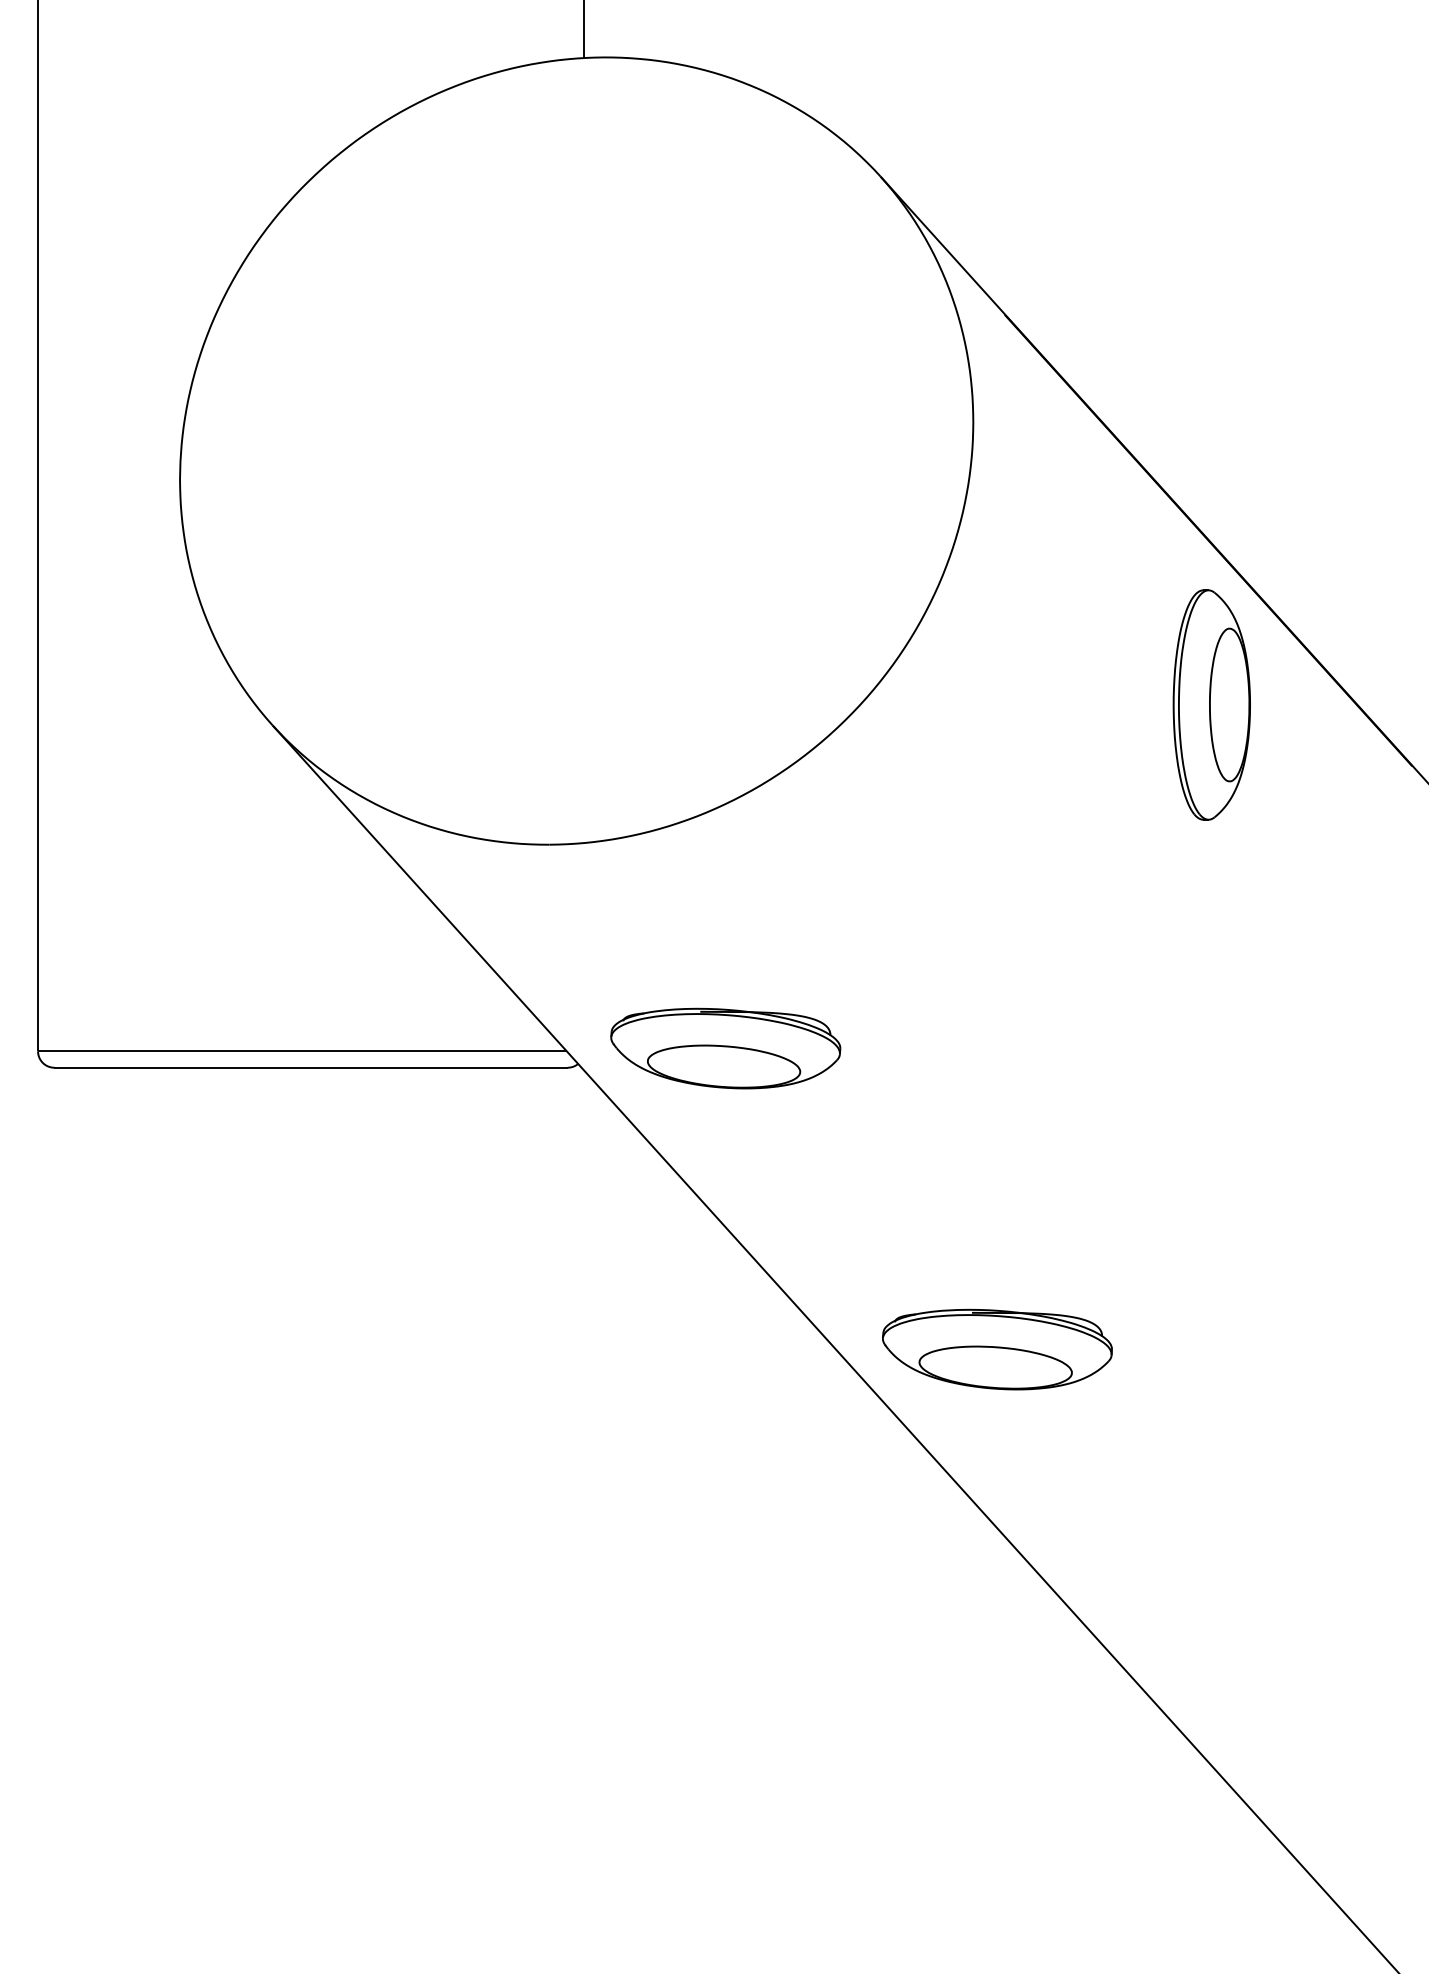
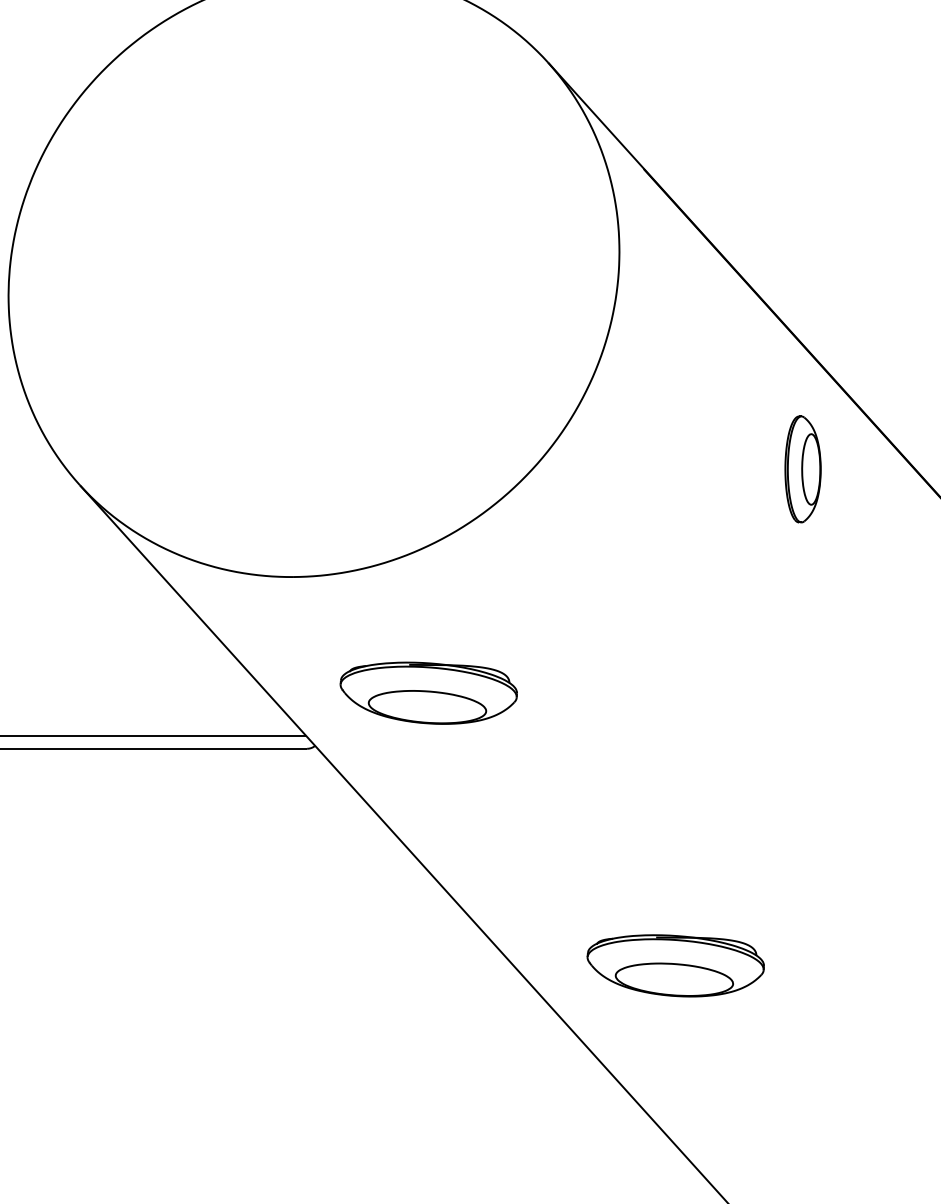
part: (1211, 704) -> (802, 469), size x0.6
part: (725, 1048) -> (428, 693), moved
part: (997, 1349) -> (675, 965), moved

